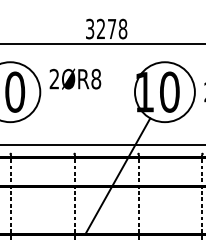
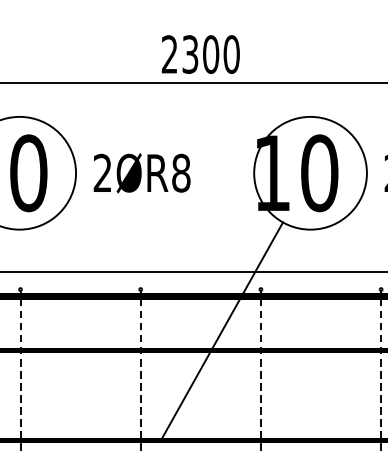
text: (106, 28) -> (200, 53), 3278 -> 2300
text: (75, 78) -> (142, 171), moved

